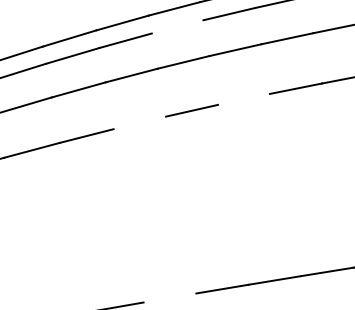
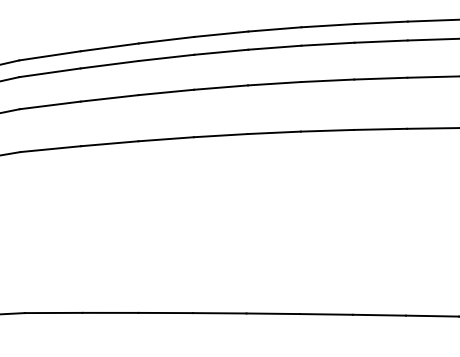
line: (177, 26) -> (274, 47), added
line: (243, 99) -> (326, 130), added
line: (139, 122) -> (220, 135), added
line: (169, 298) -> (219, 313), added

